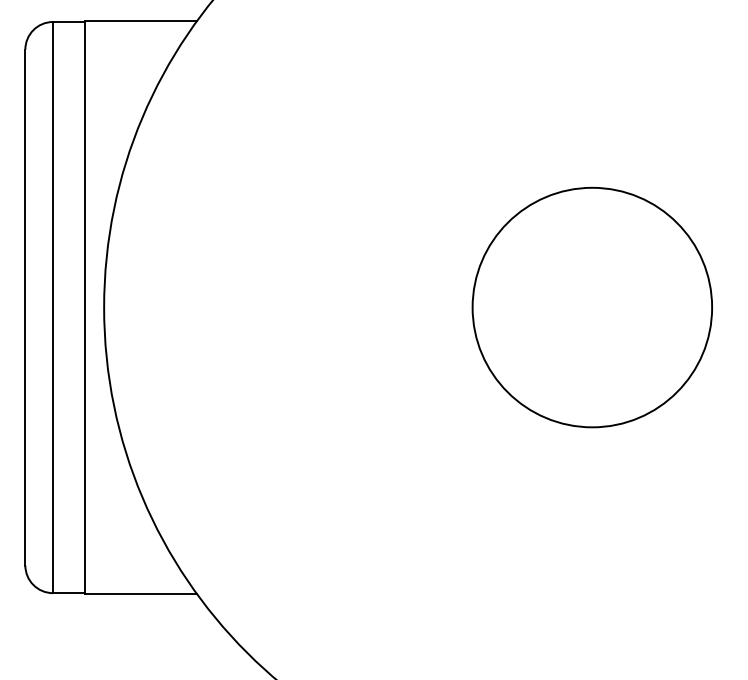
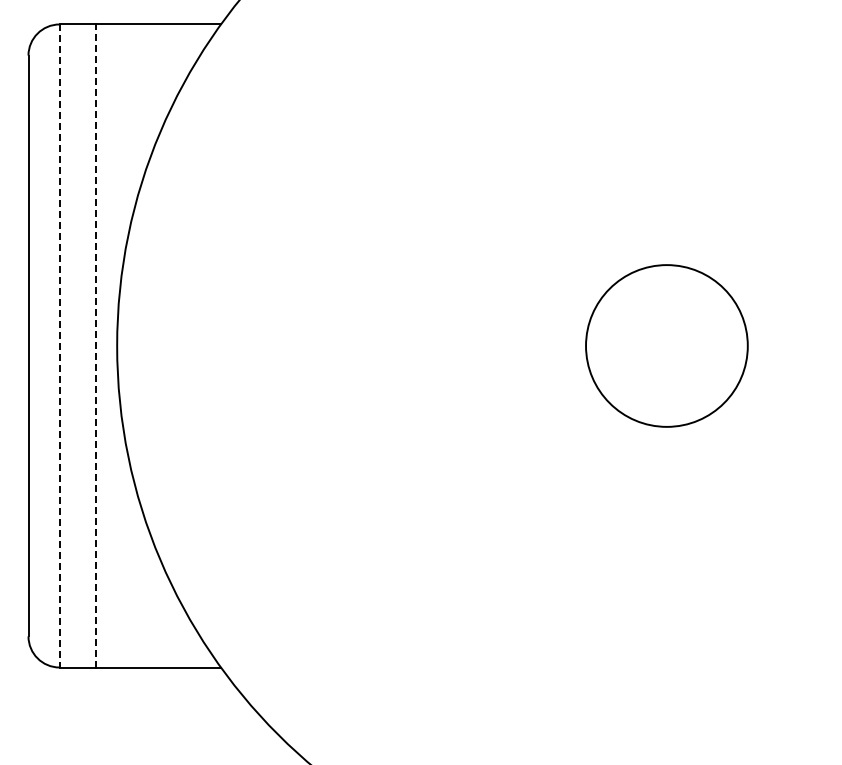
line: (84, 307) -> (95, 345), solid -> dashed
circle: (592, 307) -> (666, 345), size x0.6
line: (52, 308) -> (59, 346), solid -> dashed

